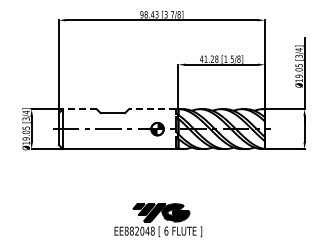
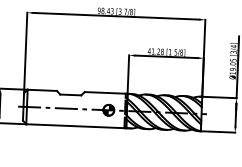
line: (79, 109) -> (42, 90), dashed -> solid
line: (152, 109) -> (105, 93), dashed -> solid

